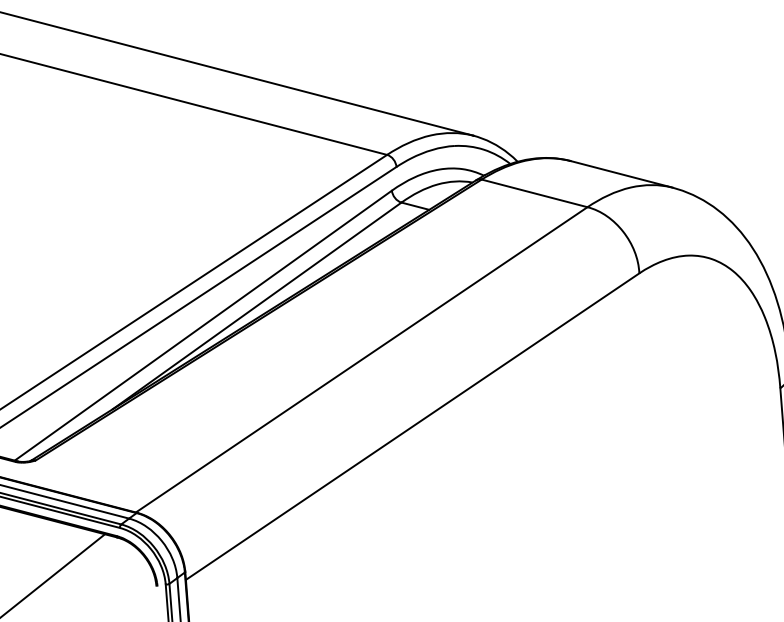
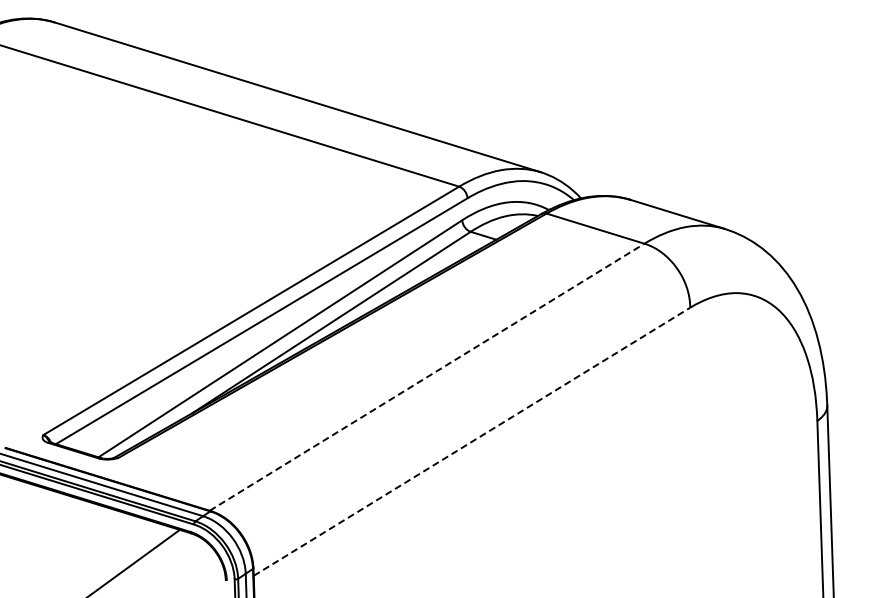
line: (362, 359) -> (427, 376), solid -> dashed
line: (413, 426) -> (472, 441), solid -> dashed

